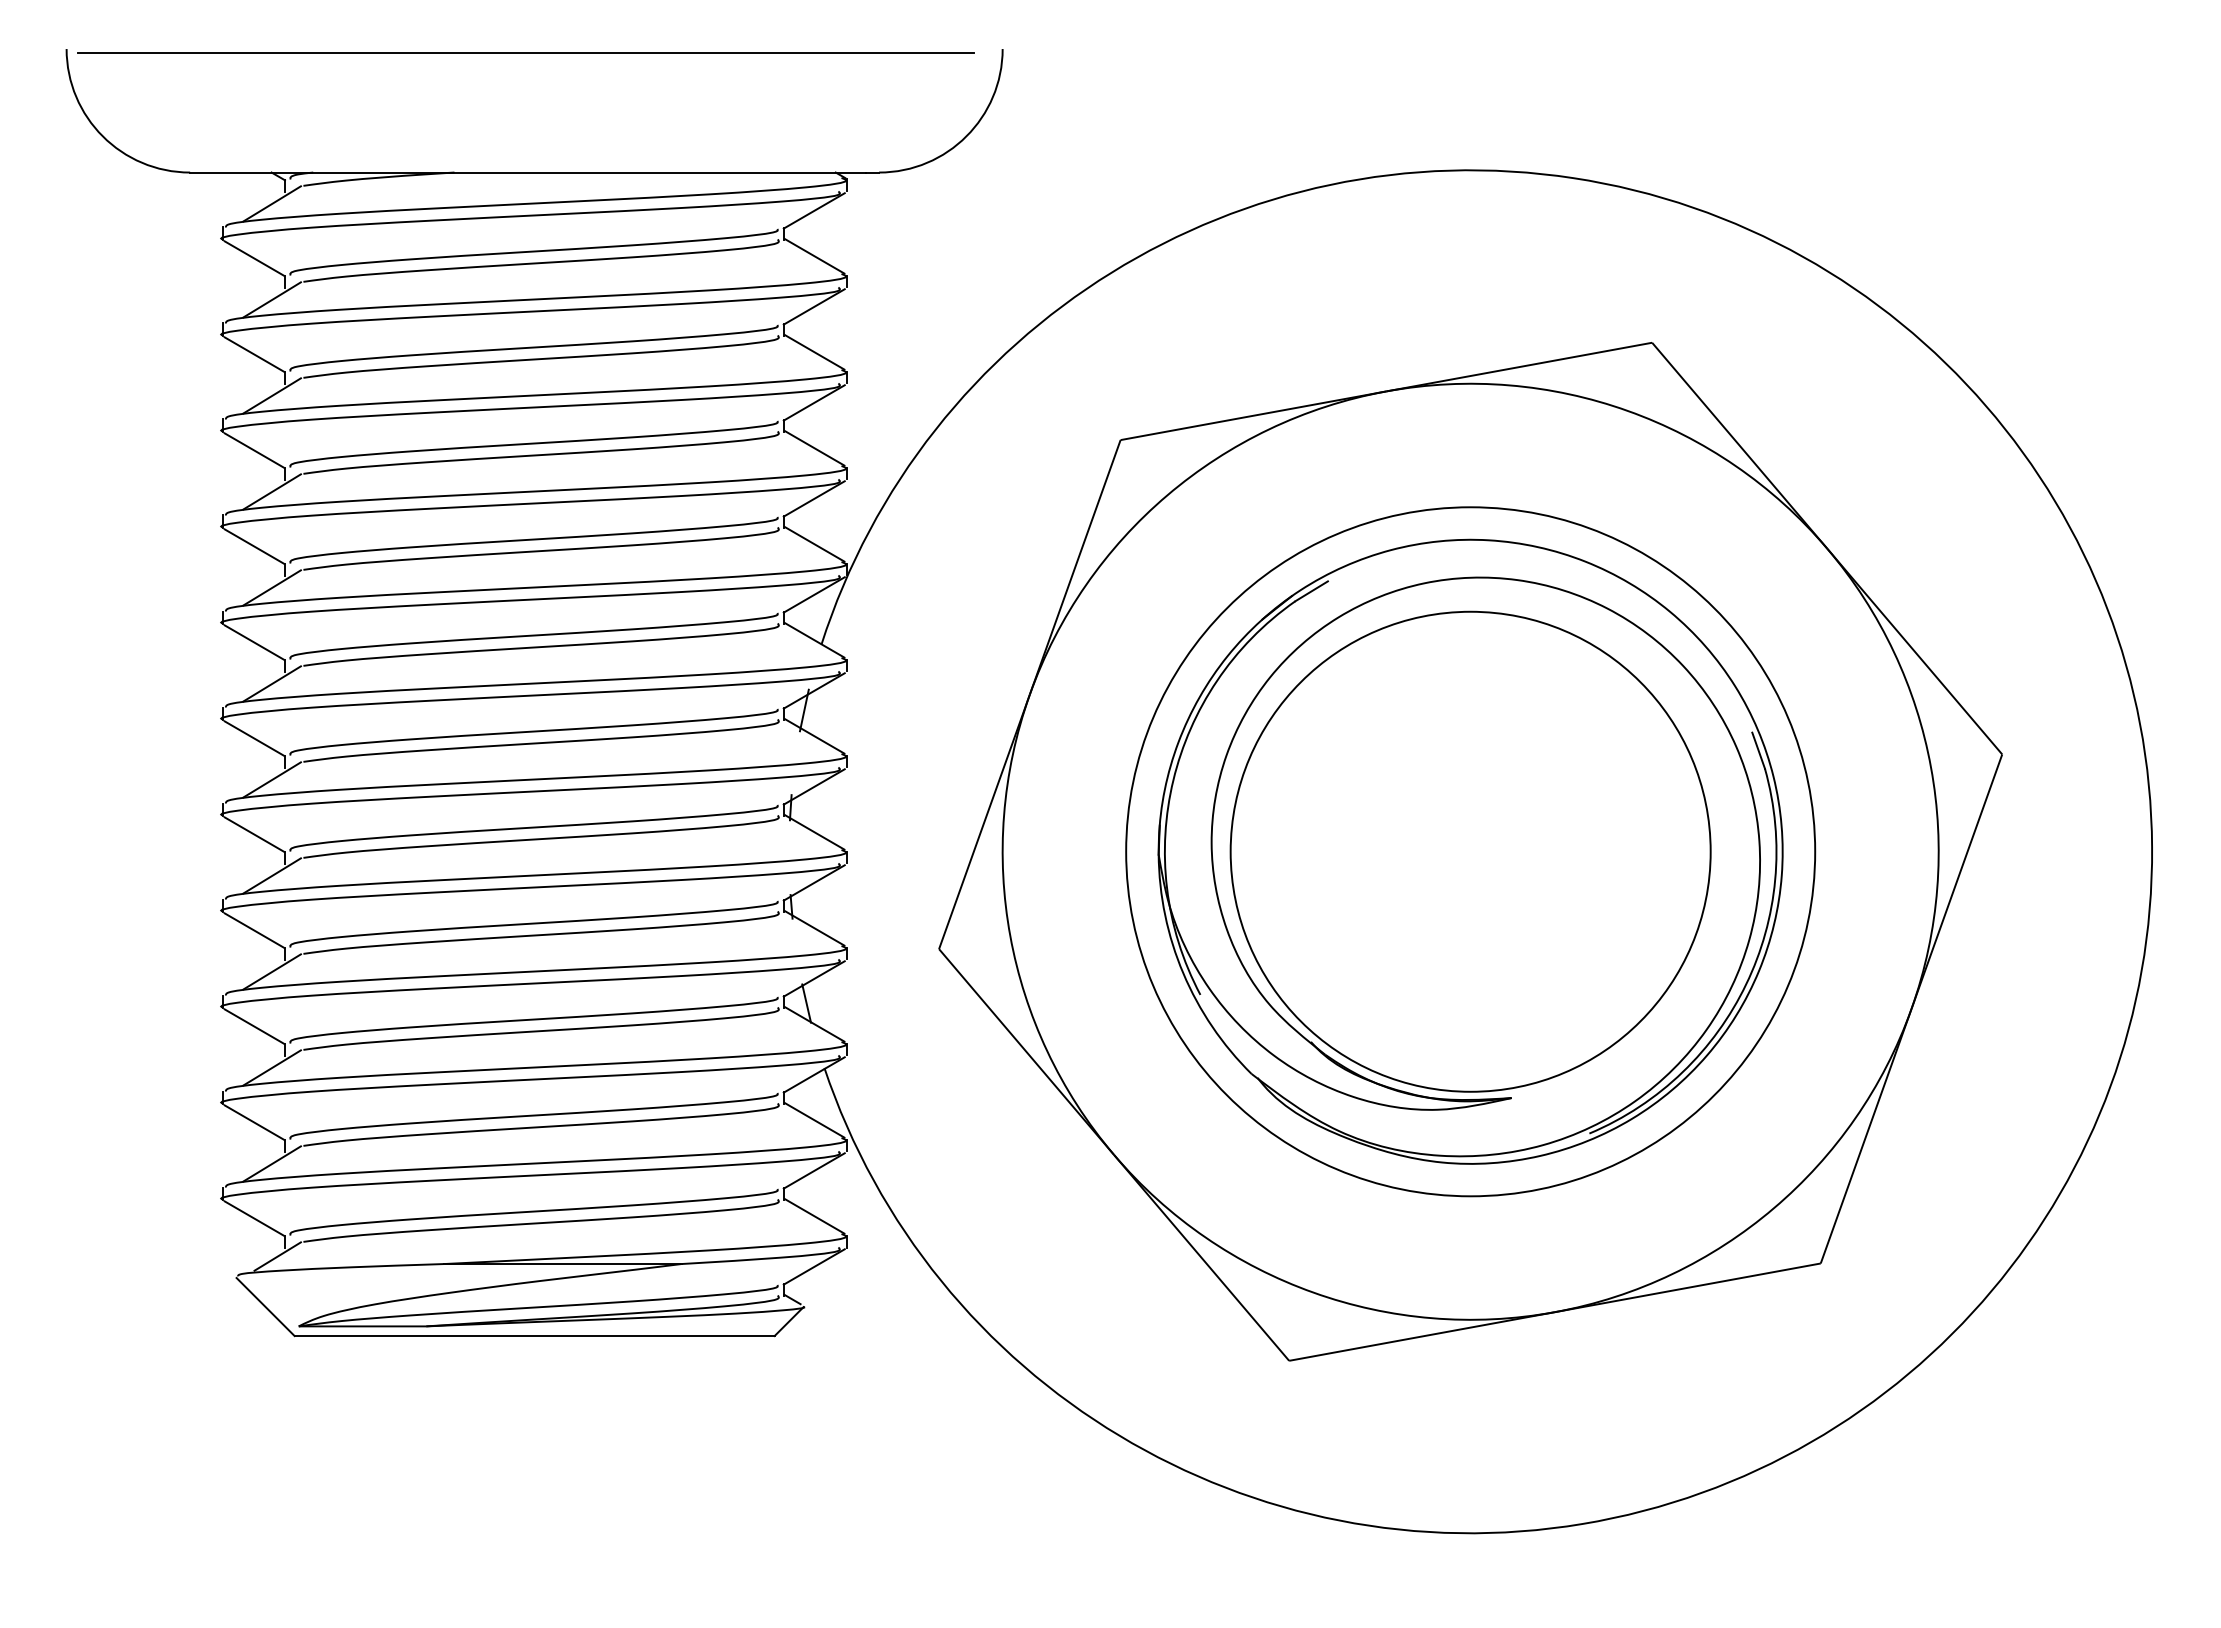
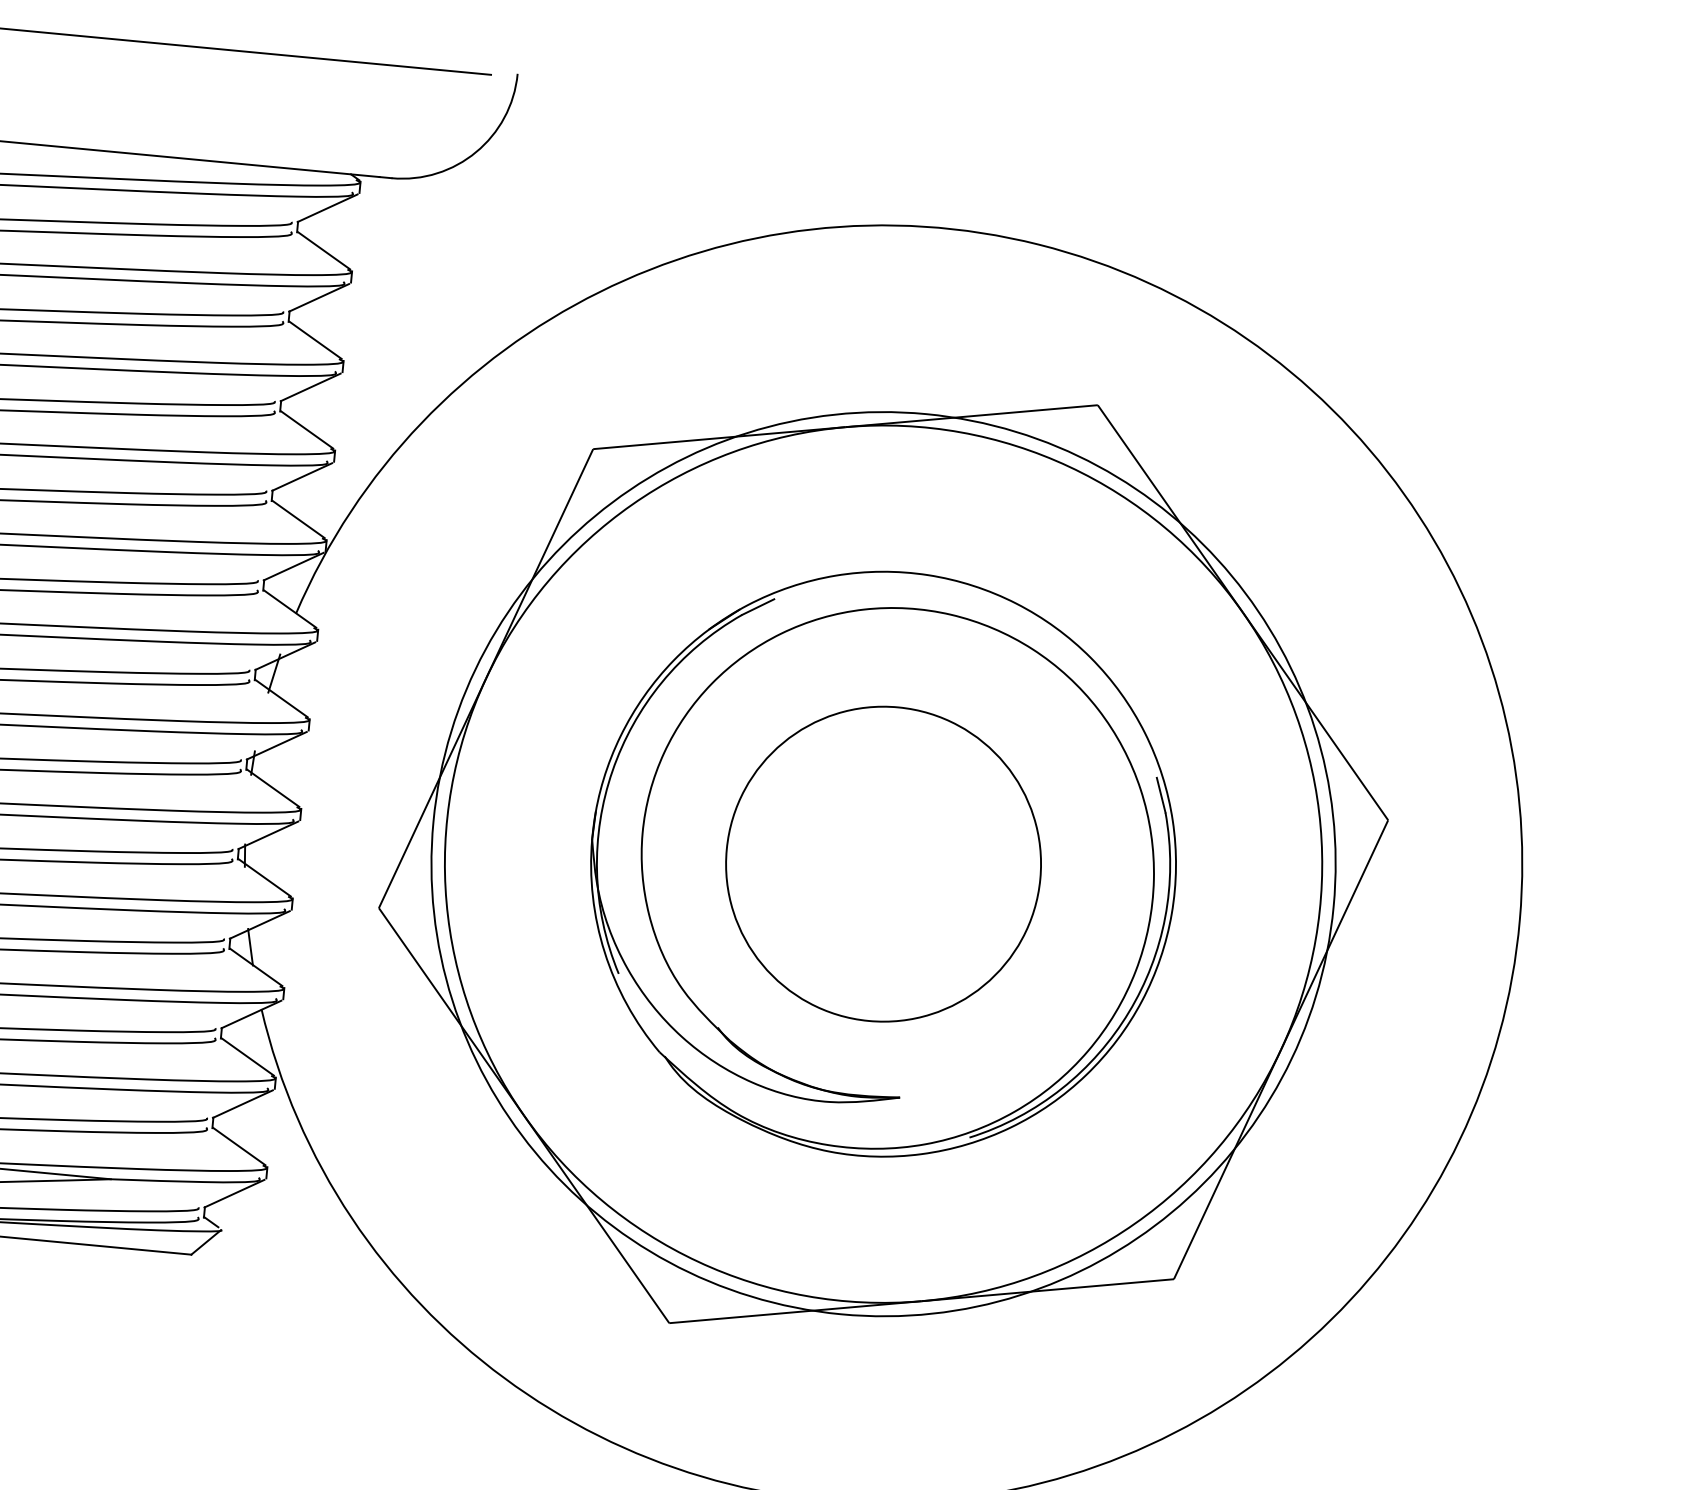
circle: (1470, 851) -> (883, 863), size x0.7
circle: (1470, 851) -> (883, 863), size x1.4

